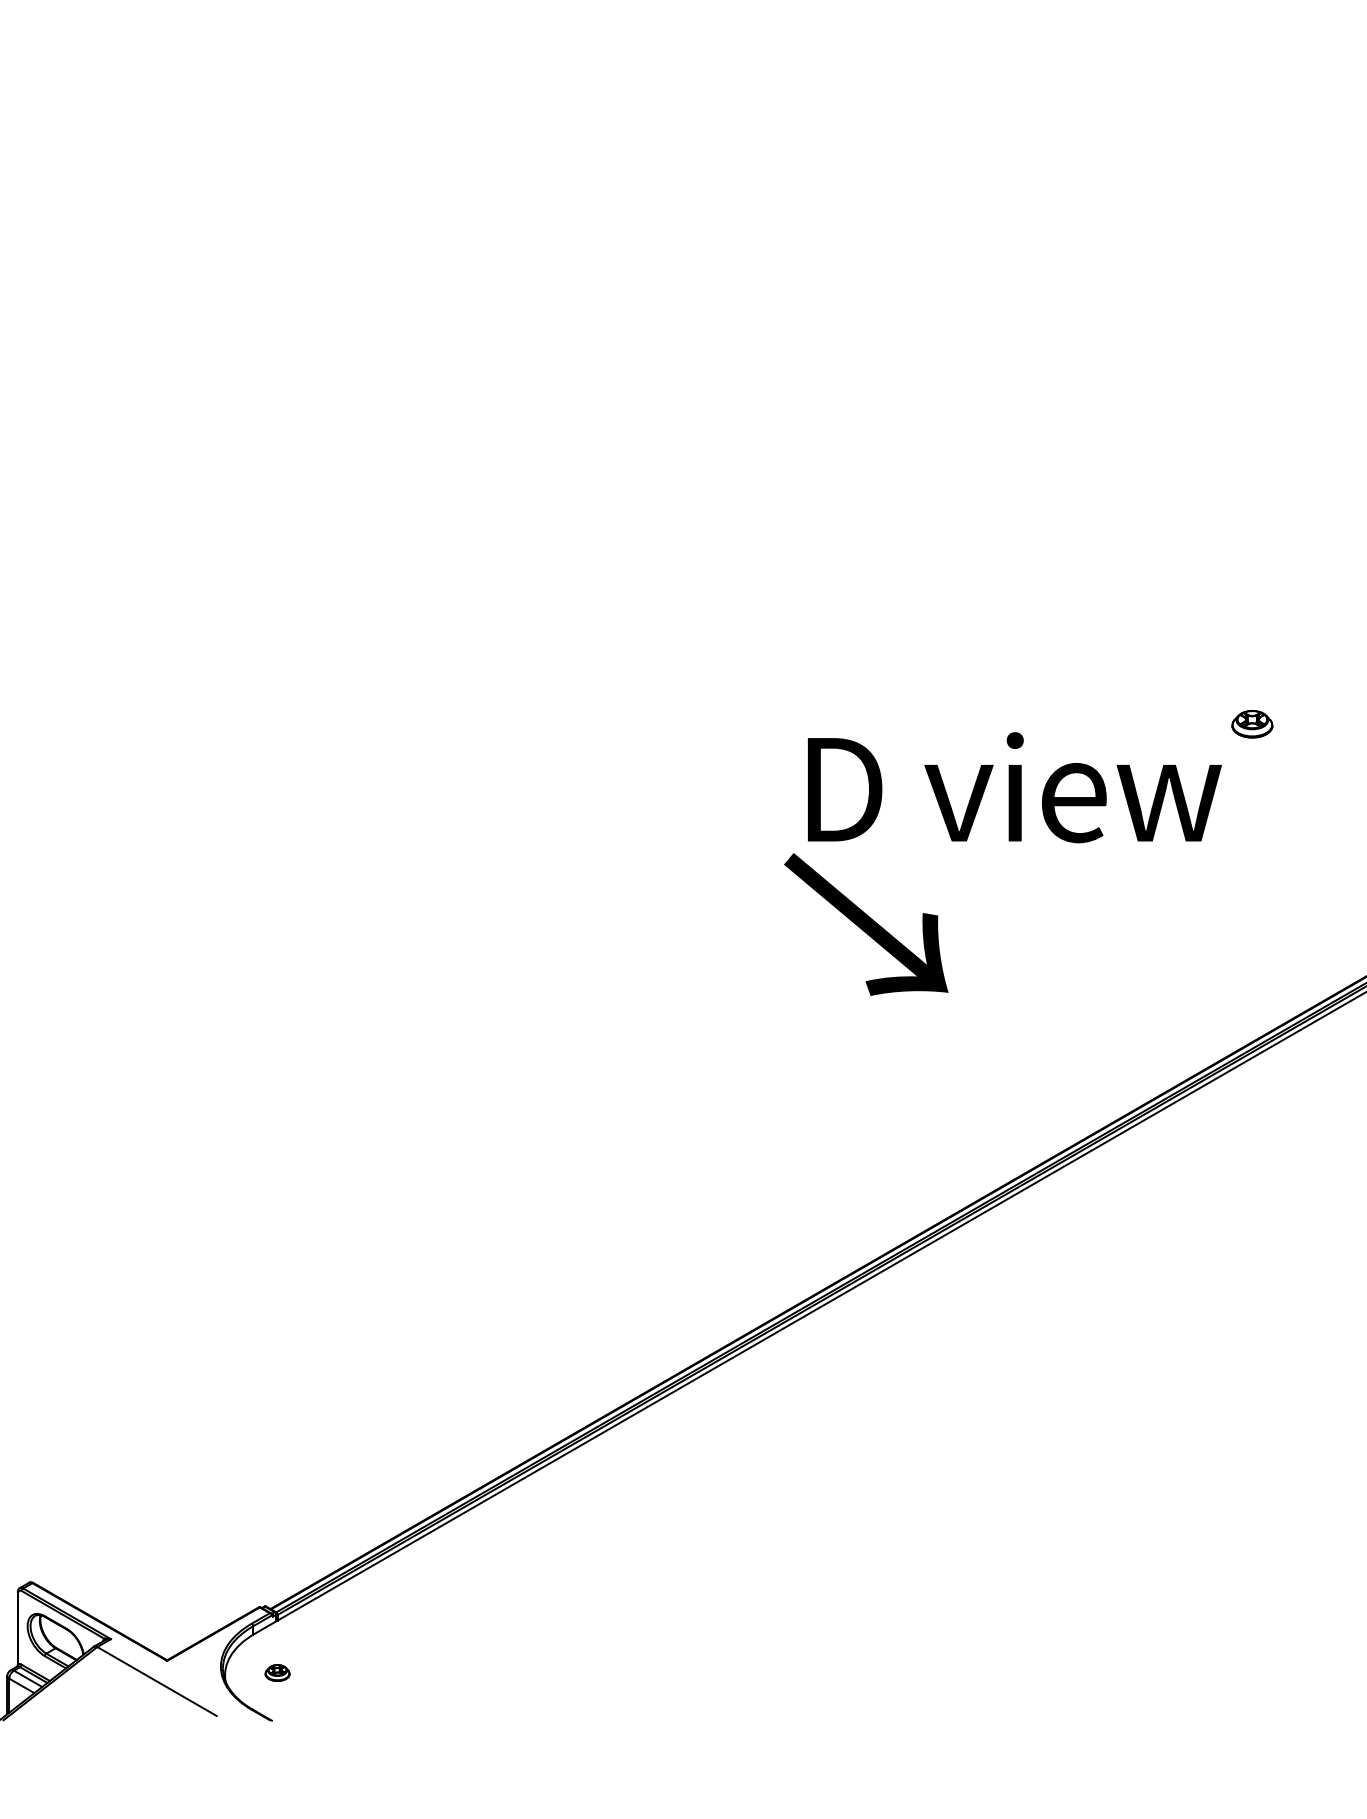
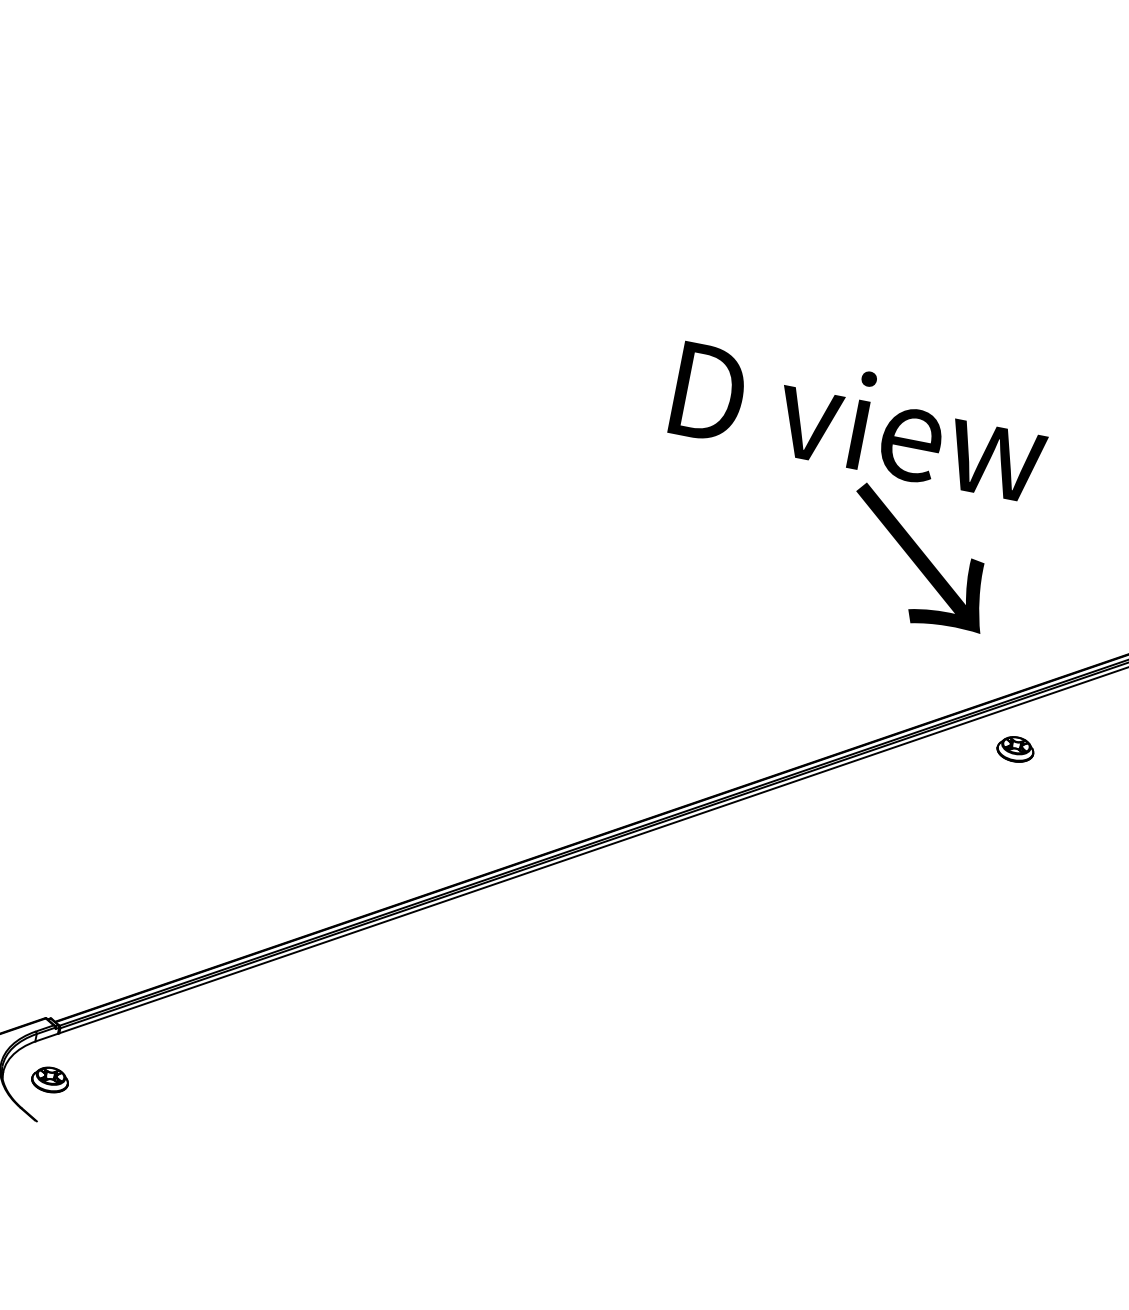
part: (1252, 724) -> (1015, 749), moved
text: (866, 924) -> (919, 558), moved
part: (277, 1672) -> (50, 1079), size x1.67

